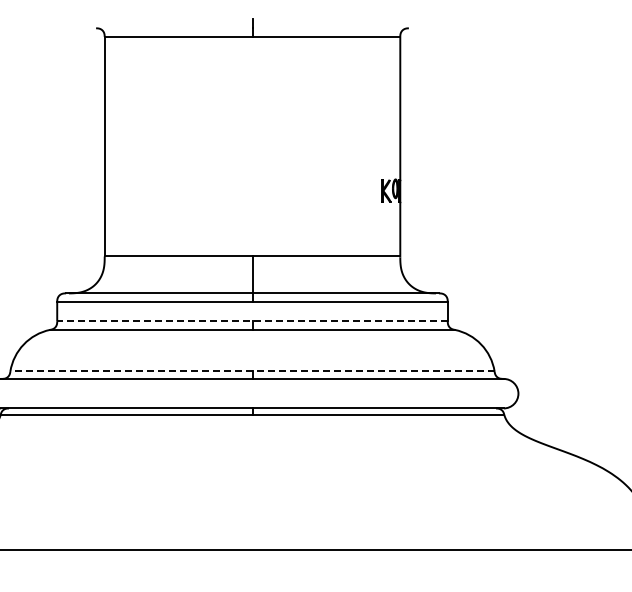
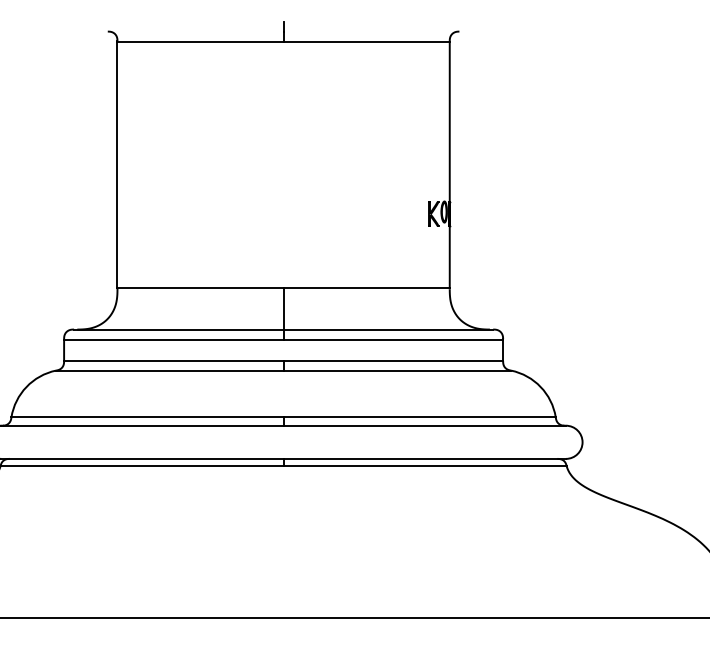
line: (252, 321) -> (283, 361), dashed -> solid
line: (252, 371) -> (283, 417), dashed -> solid

